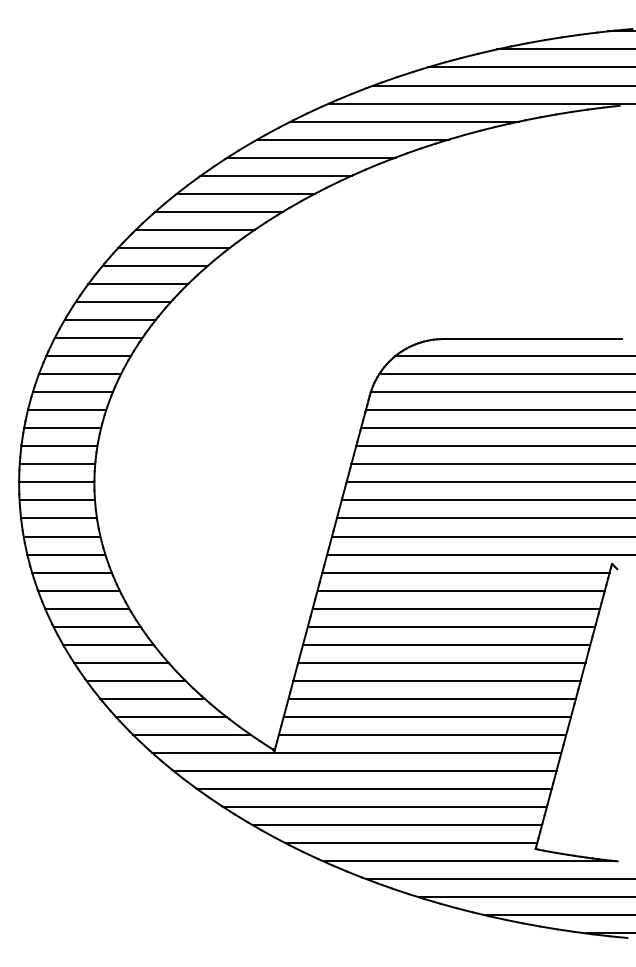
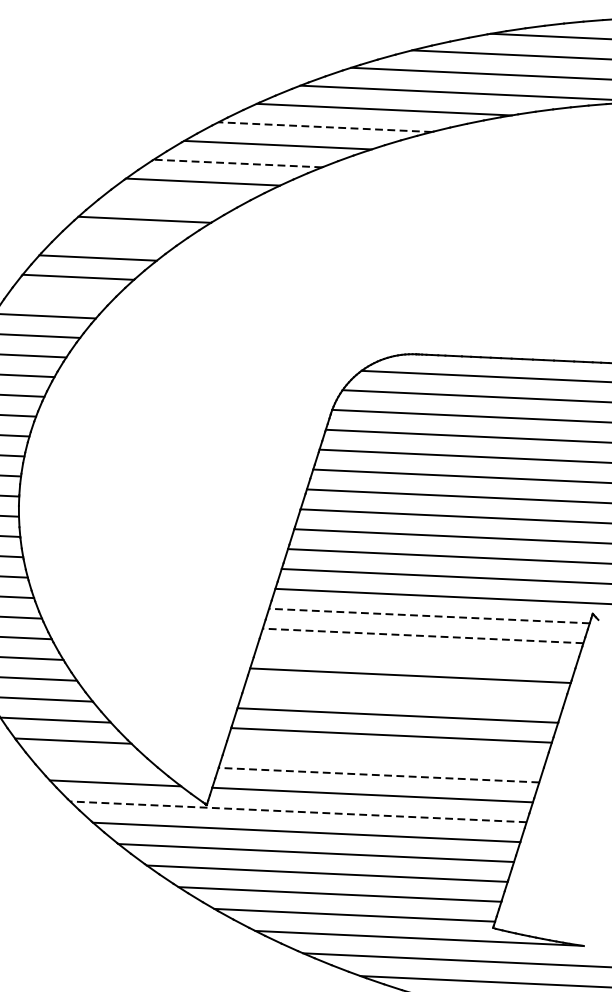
line: (353, 139) -> (325, 127), solid -> dashed
line: (276, 175) -> (238, 163), solid -> dashed
line: (219, 211) -> (172, 200), removed
line: (173, 247) -> (119, 238), removed
line: (122, 301) -> (59, 296), removed
line: (466, 572) -> (429, 615), solid -> dashed
line: (461, 590) -> (423, 635), solid -> dashed
line: (456, 608) -> (416, 655), removed
line: (446, 644) -> (403, 695), removed
line: (431, 698) -> (384, 754), removed
line: (171, 716) -> (93, 761), removed
line: (427, 716) -> (379, 774), solid -> dashed
line: (356, 753) -> (298, 812), solid -> dashed

